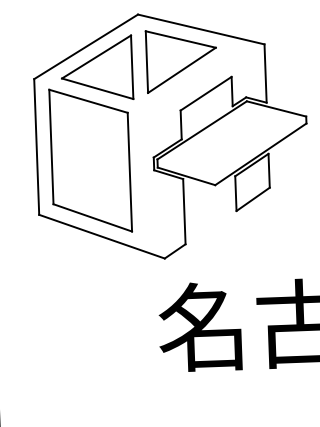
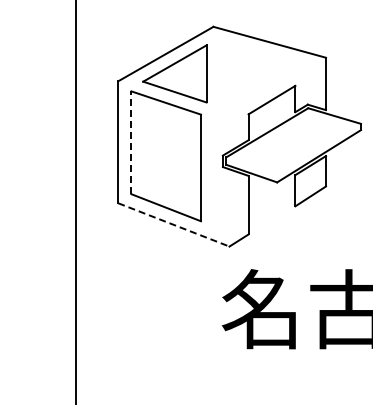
part: (180, 60) -> (250, 69), removed
line: (51, 146) -> (131, 142), solid -> dashed
line: (101, 236) -> (173, 224), solid -> dashed

